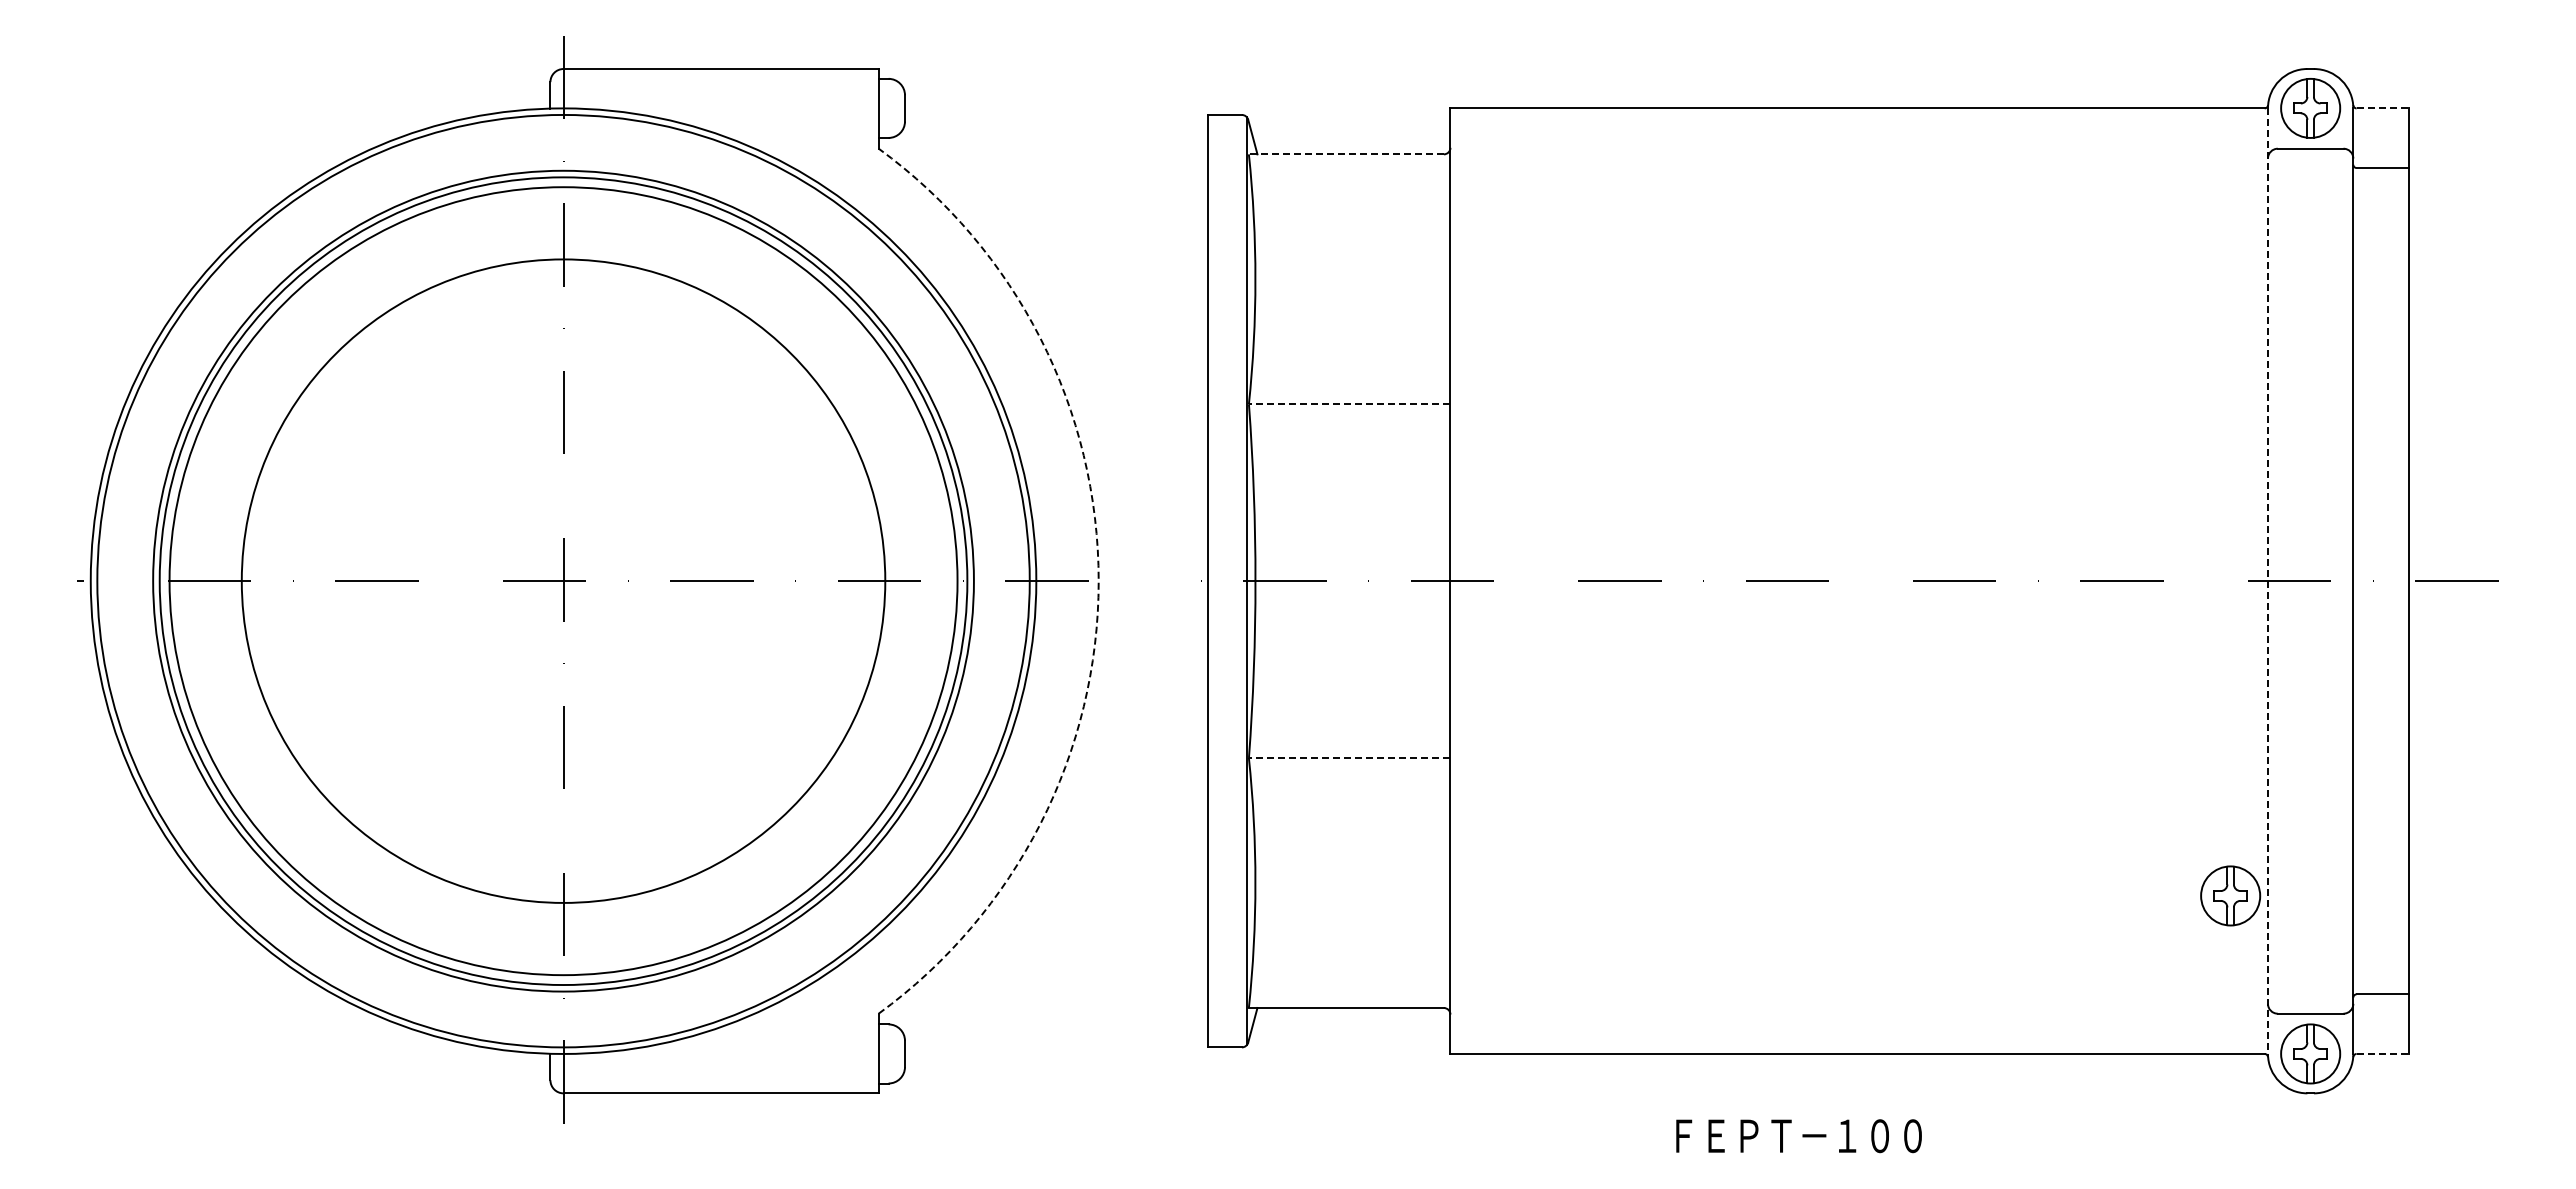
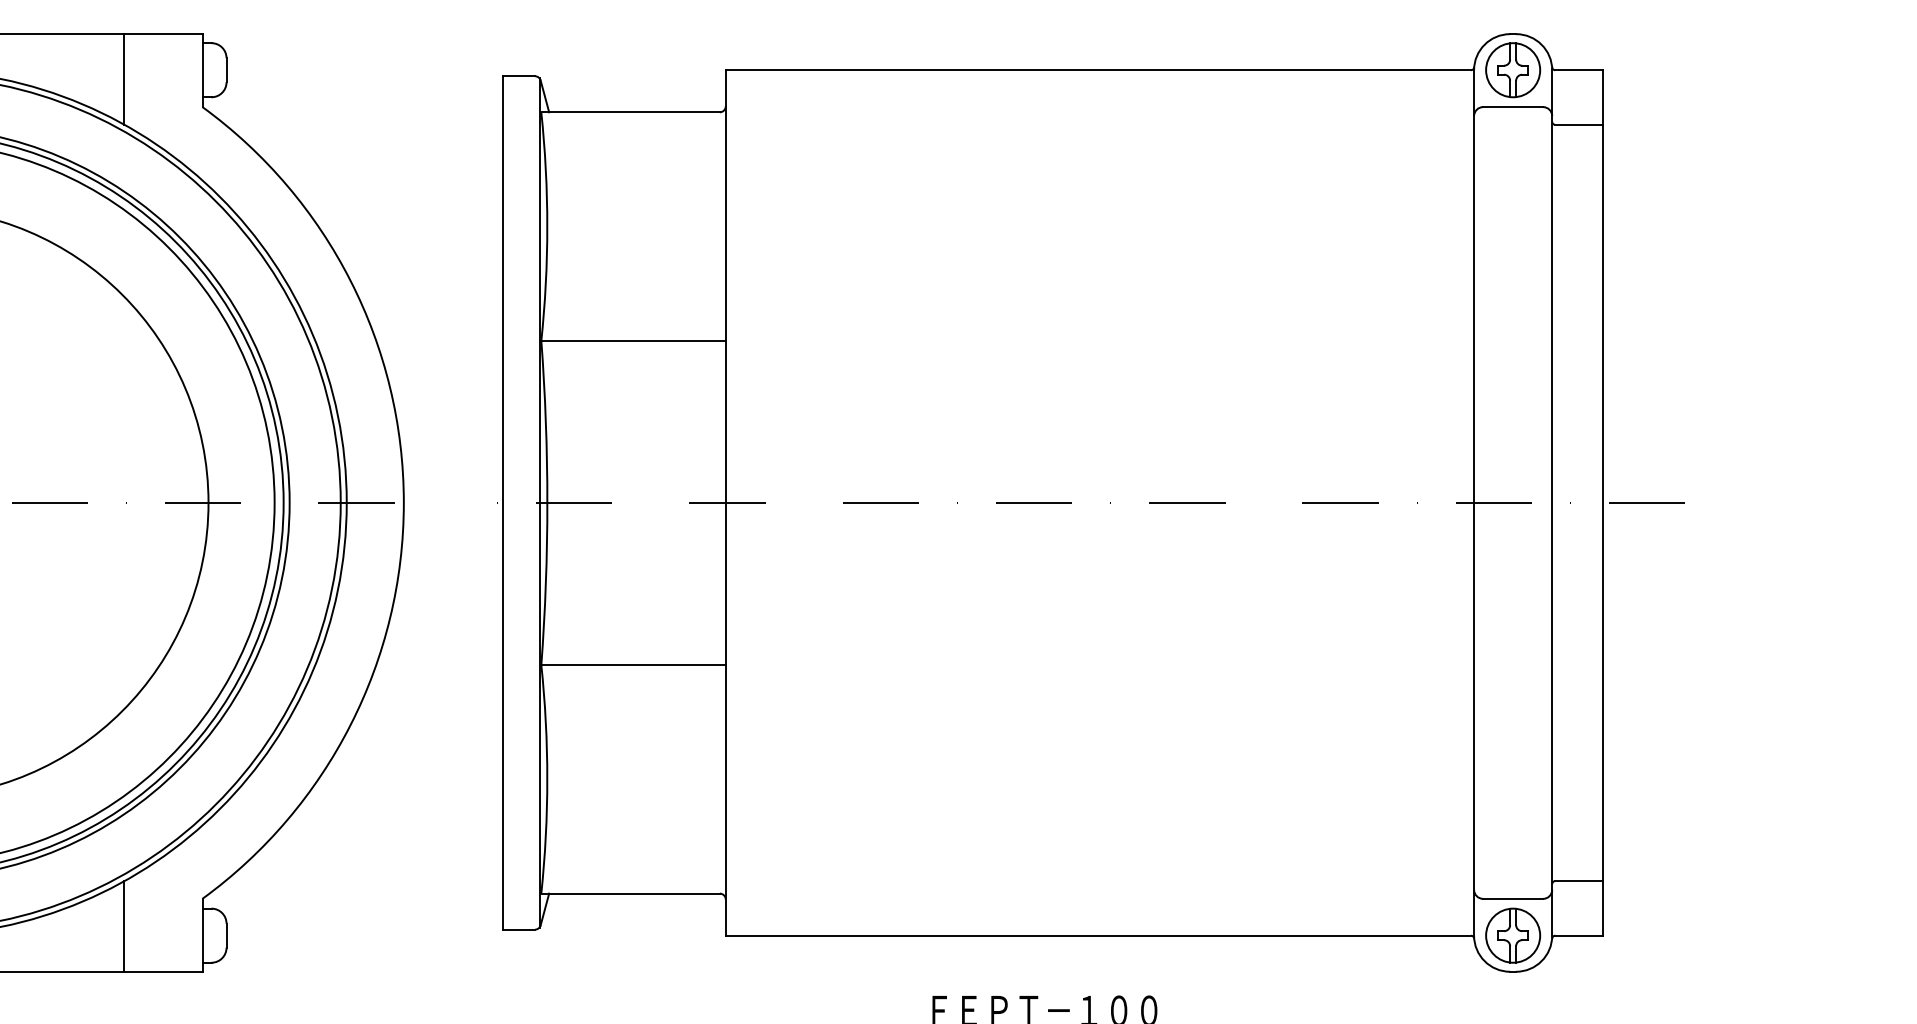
line: (2383, 108) -> (1579, 70), dashed -> solid
line: (793, 118) -> (124, 79), added
line: (1346, 154) -> (630, 112), dashed -> solid
line: (1349, 404) -> (633, 341), dashed -> solid
arc: (1098, 581) -> (403, 503), dashed -> solid
line: (2267, 581) -> (1473, 503), dashed -> solid
line: (1349, 758) -> (633, 665), dashed -> solid
part: (2230, 895) -> (1439, 790), removed
line: (793, 1043) -> (124, 926), added
line: (2383, 1053) -> (1579, 935), dashed -> solid

